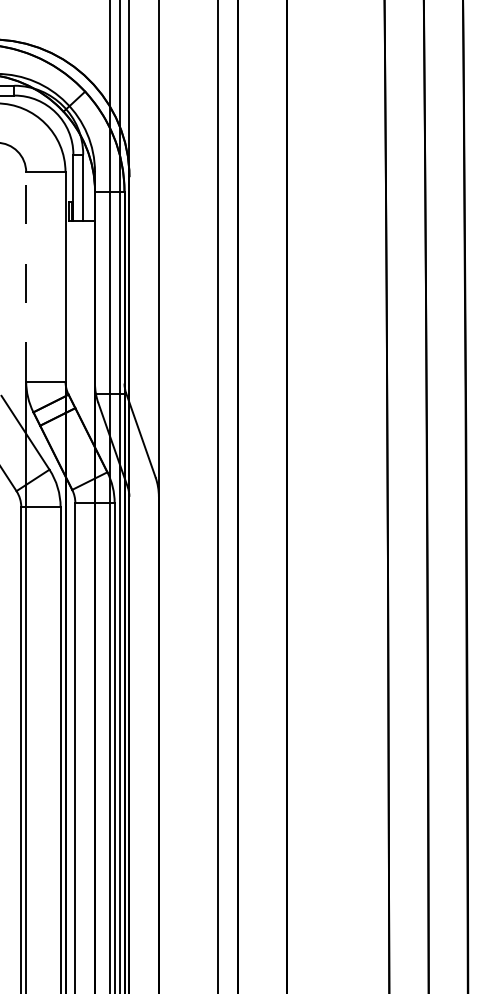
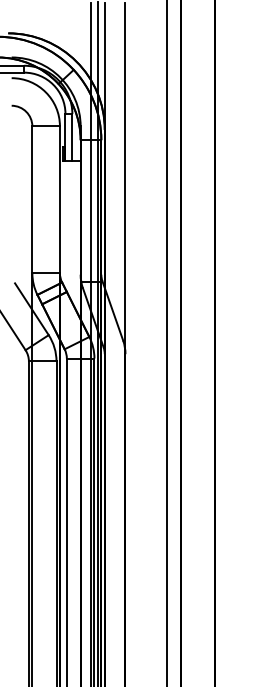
line: (26, 276) -> (32, 199), dashed -> solid

